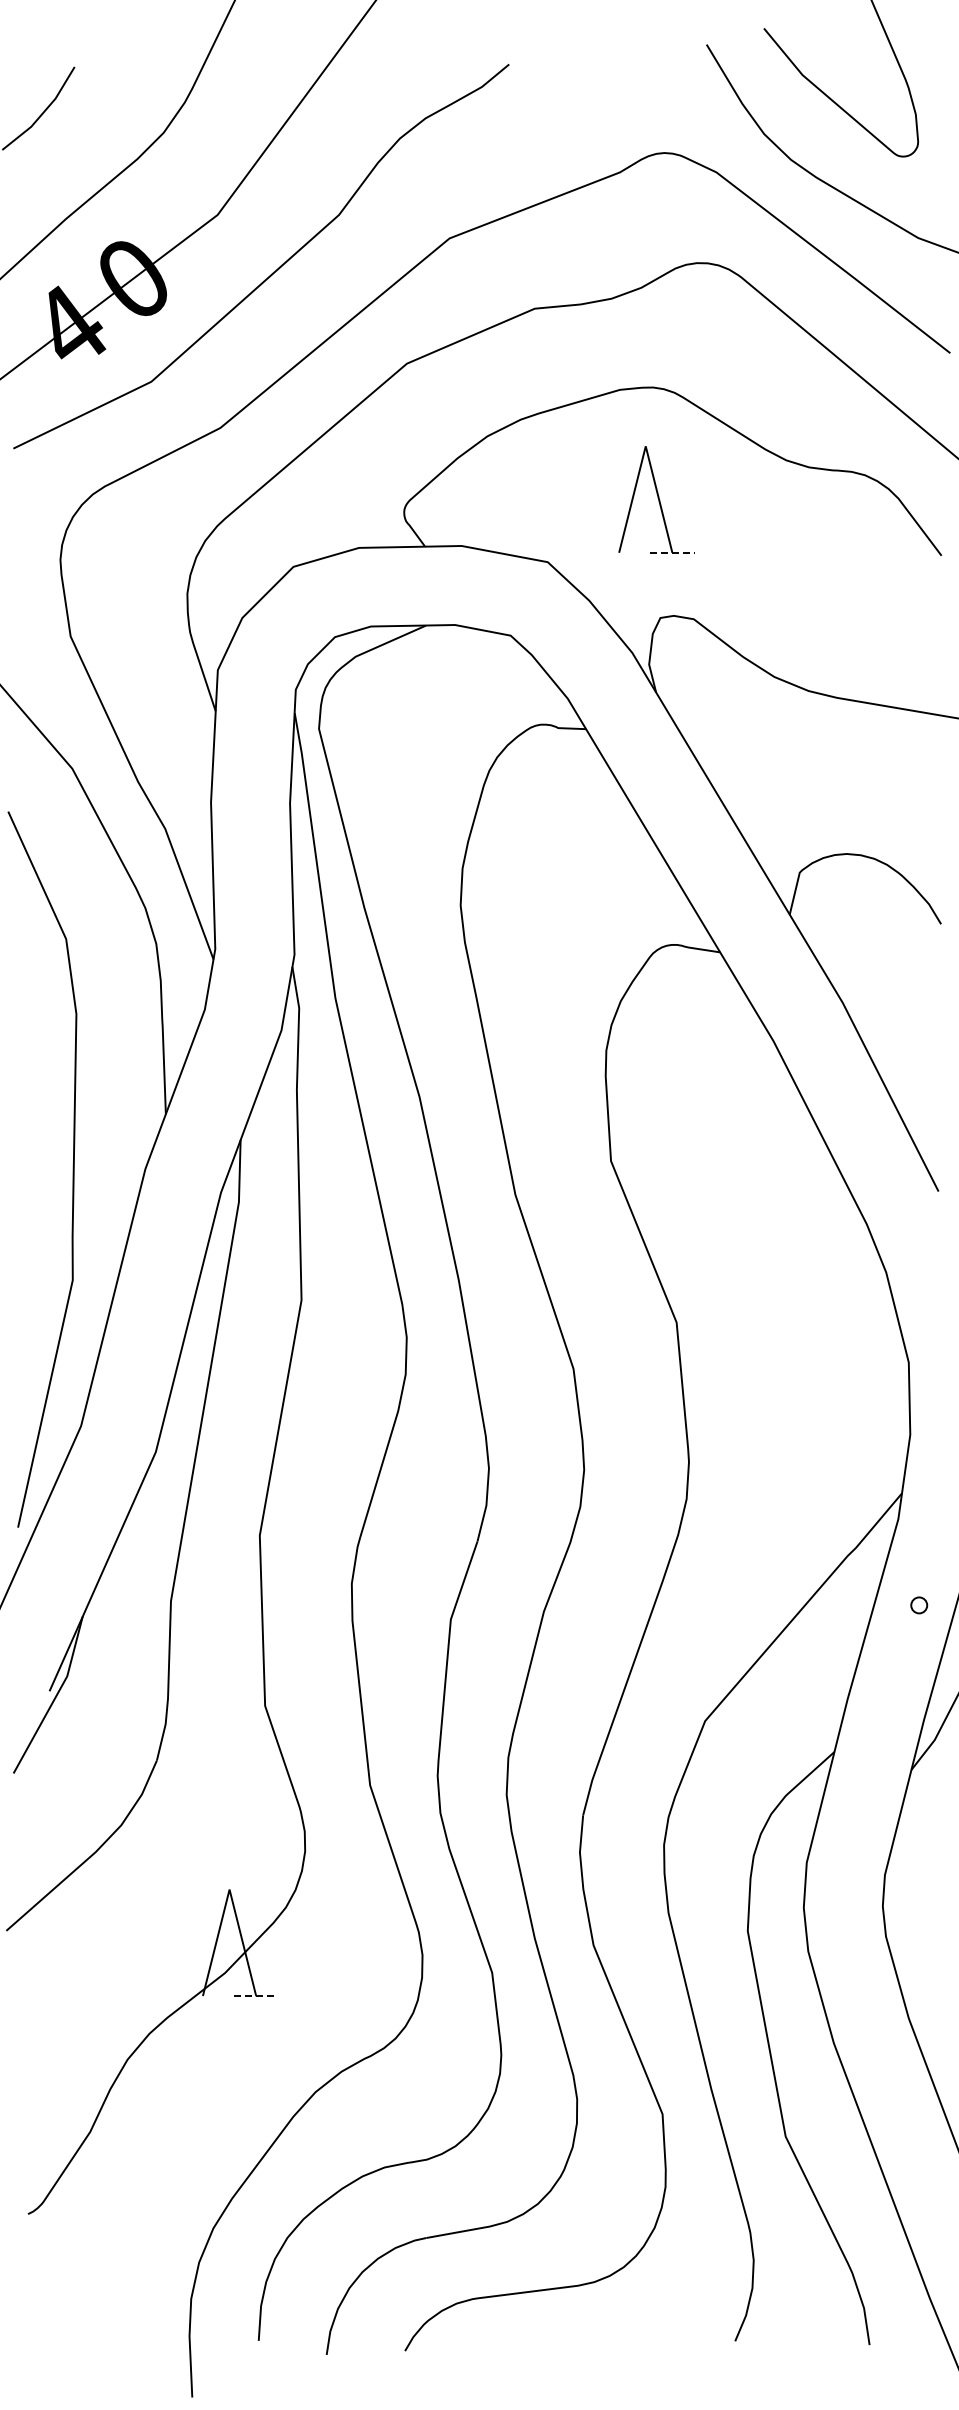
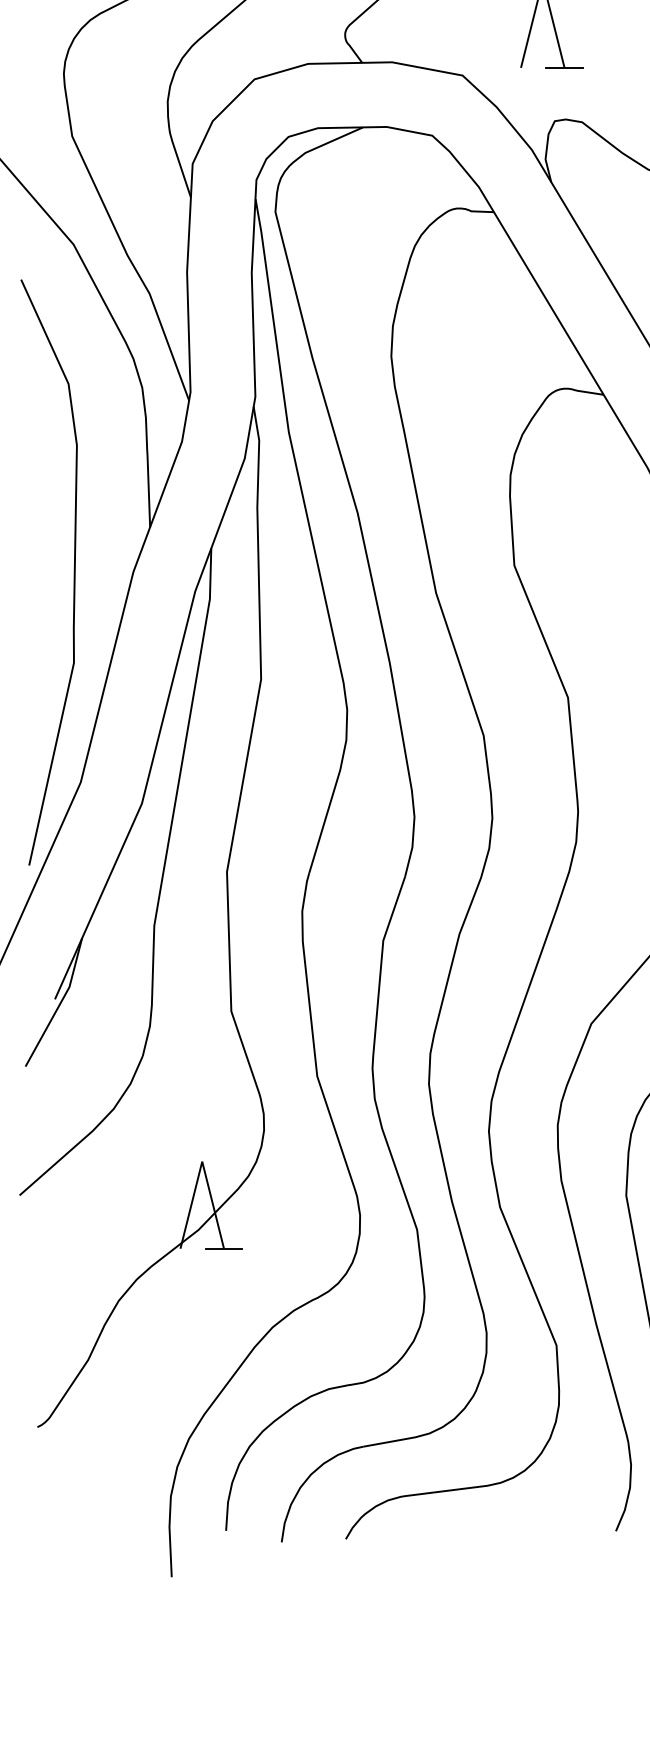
line: (672, 552) -> (564, 67), dashed -> solid
line: (256, 1996) -> (224, 1249), dashed -> solid

